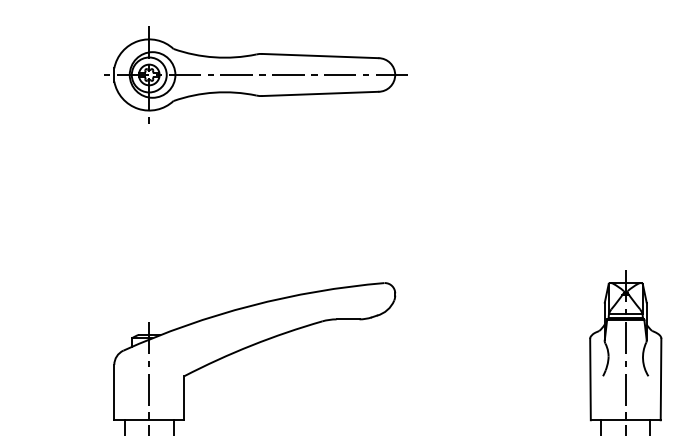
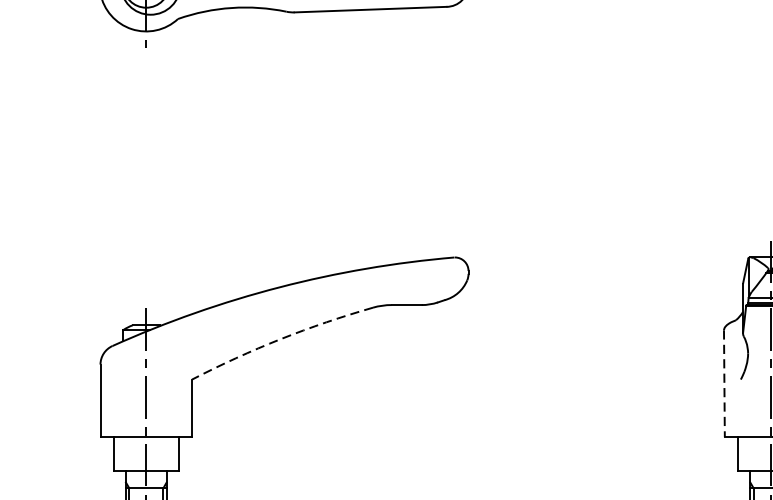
arc: (251, 345) -> (280, 339), solid -> dashed
line: (590, 379) -> (724, 383), solid -> dashed

